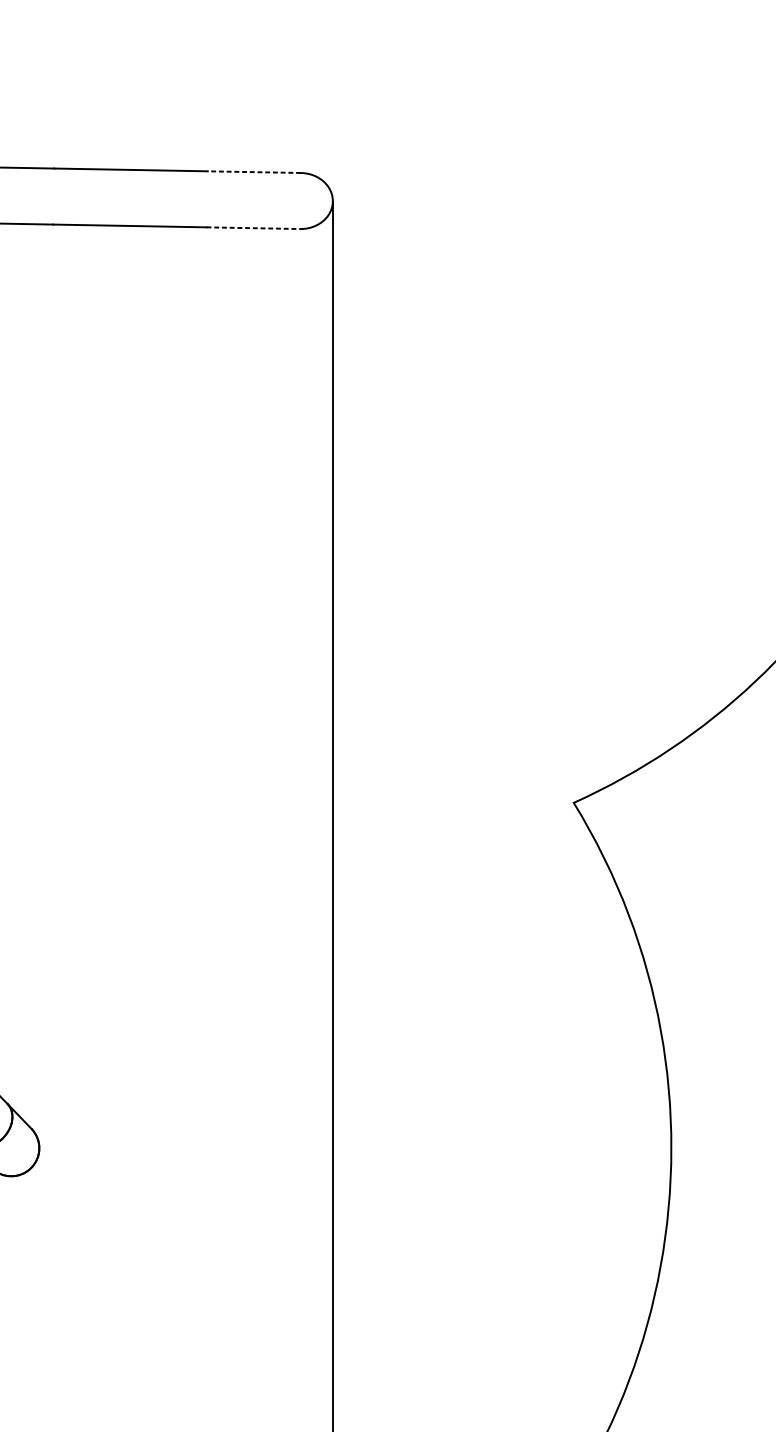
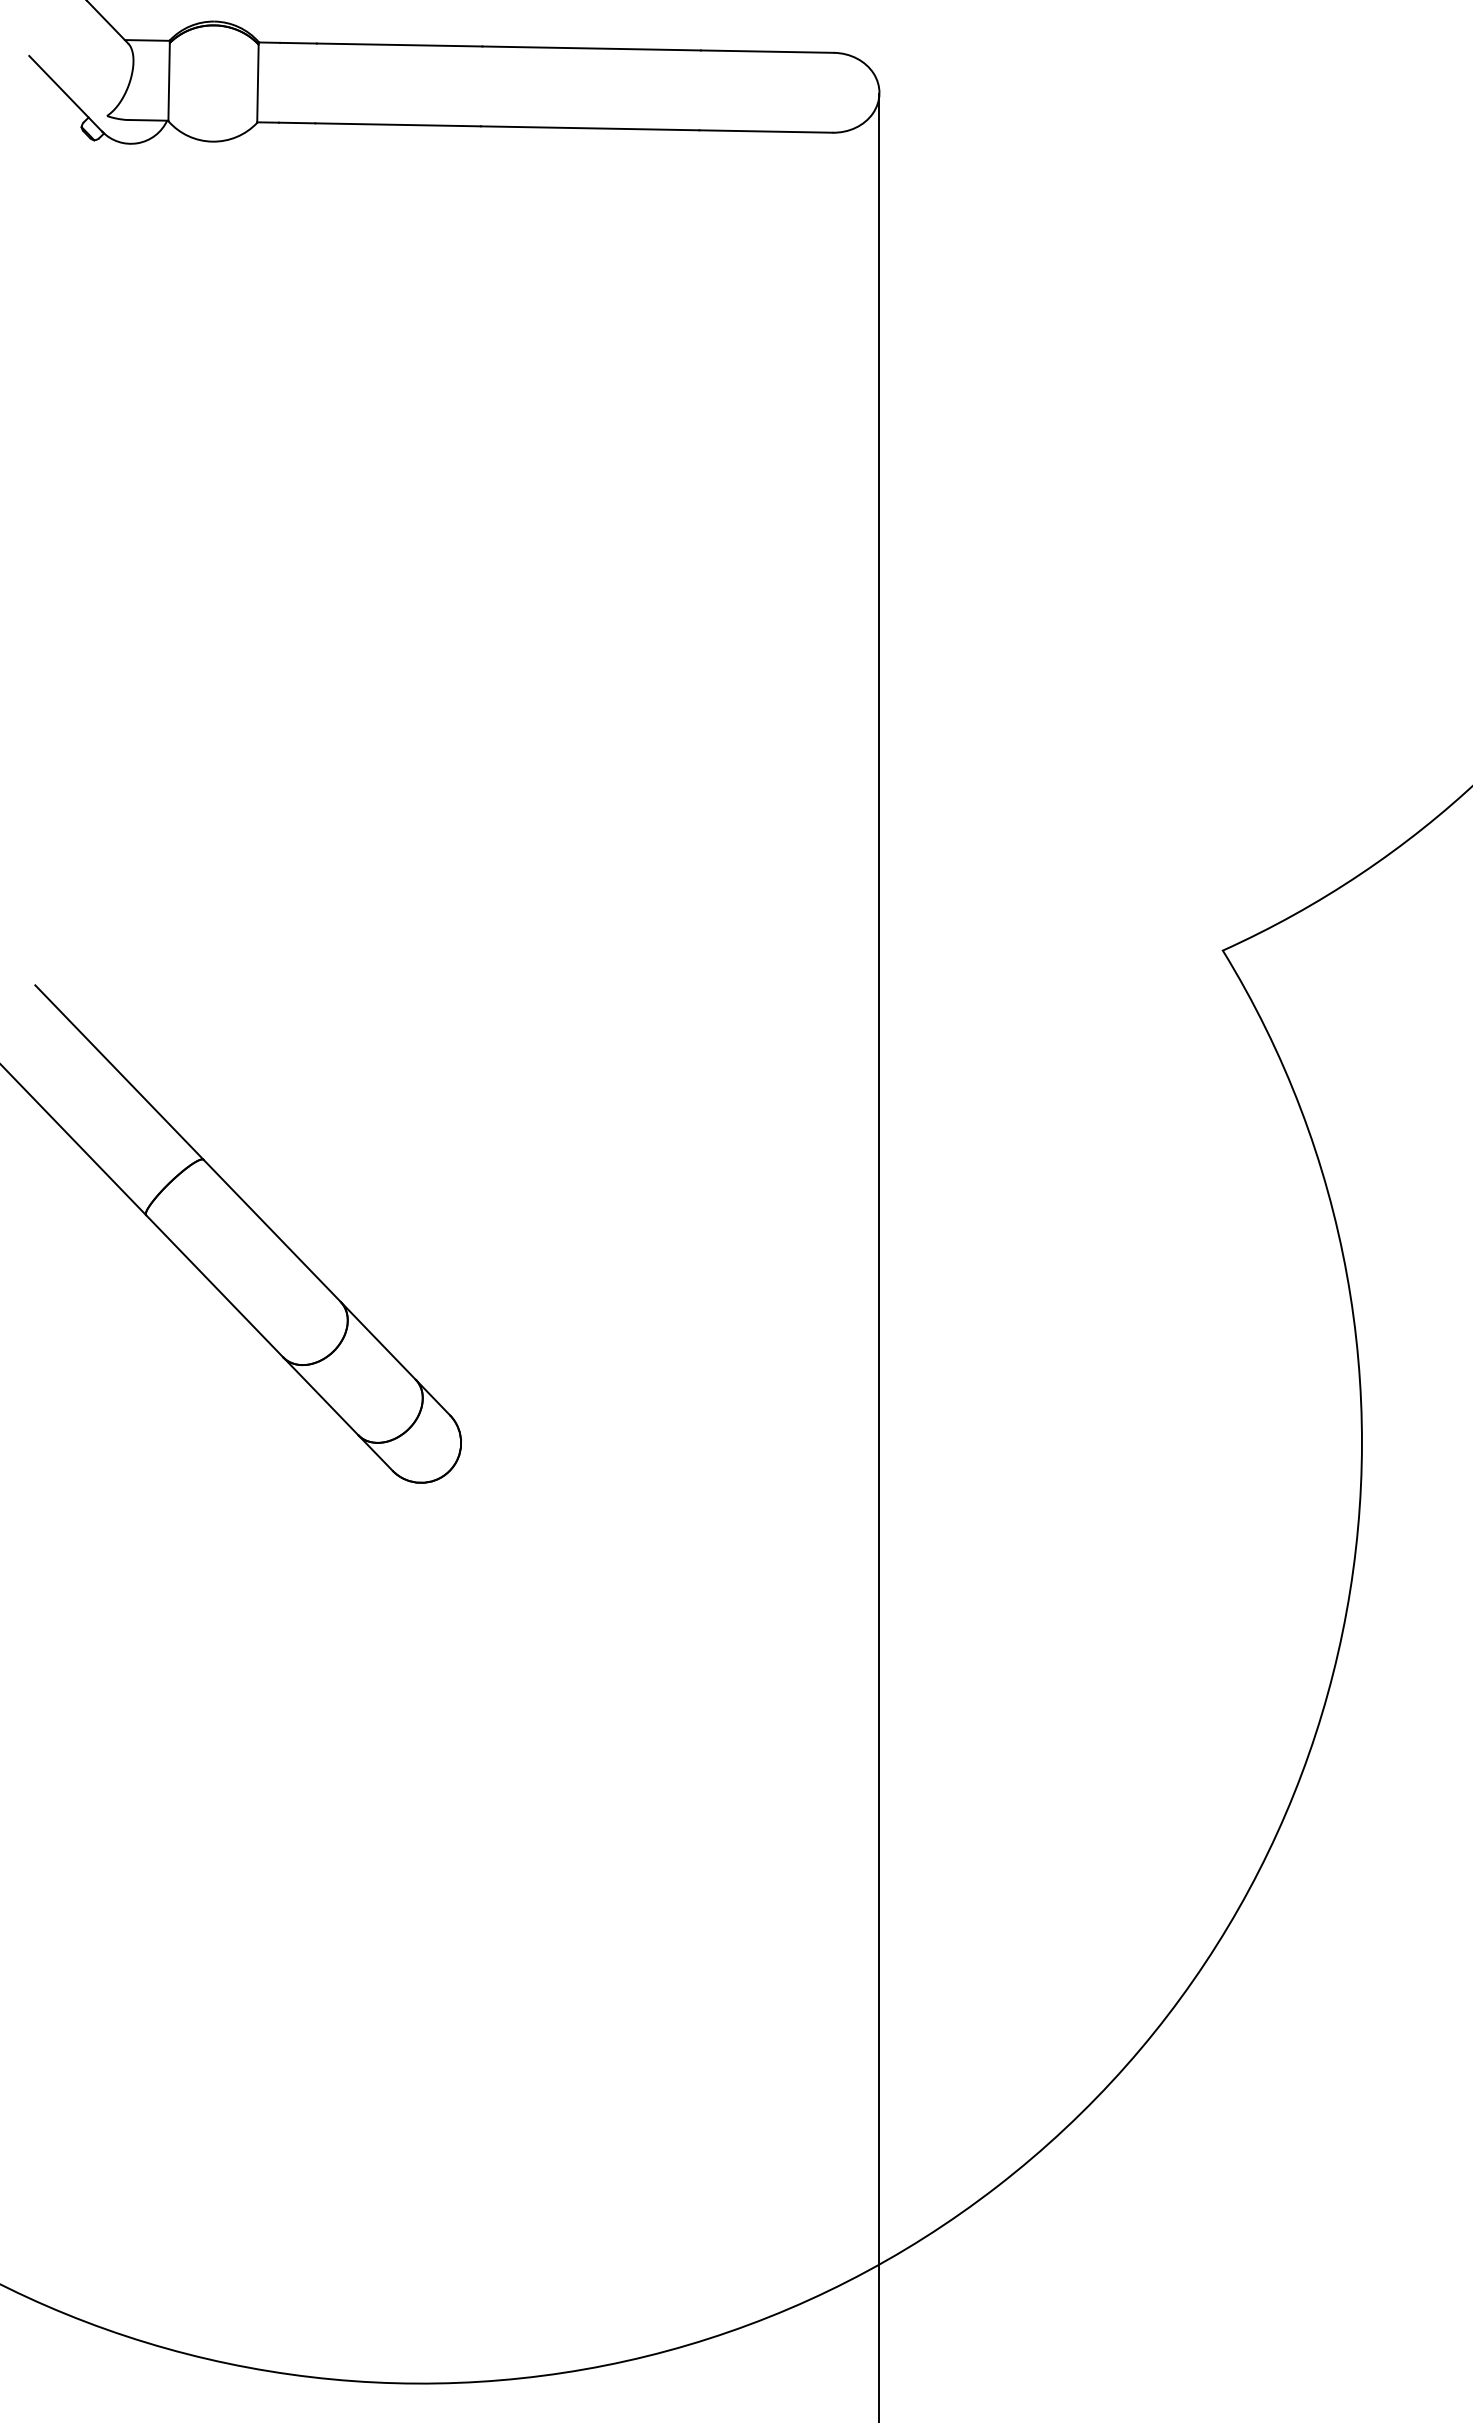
line: (254, 172) -> (767, 51), dashed -> solid
line: (253, 228) -> (766, 131), dashed -> solid

